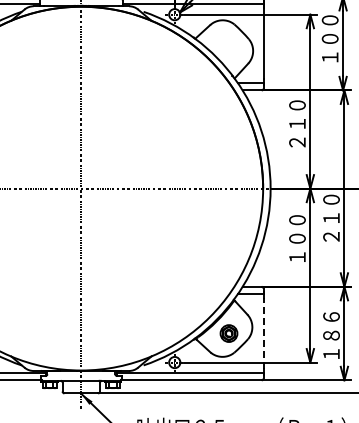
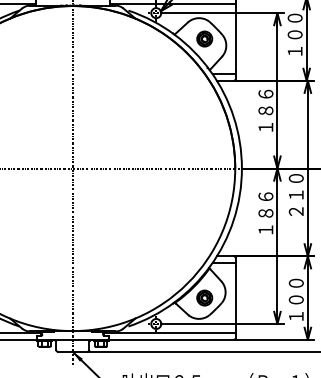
part: (228, 43) -> (204, 38), added
text: (297, 123) -> (265, 110), ２１０ -> １８６
text: (297, 229) -> (265, 205), １００ -> １８６
text: (331, 326) -> (296, 291), １８６ -> １００
line: (263, 333) -> (235, 298), dashed -> solid

